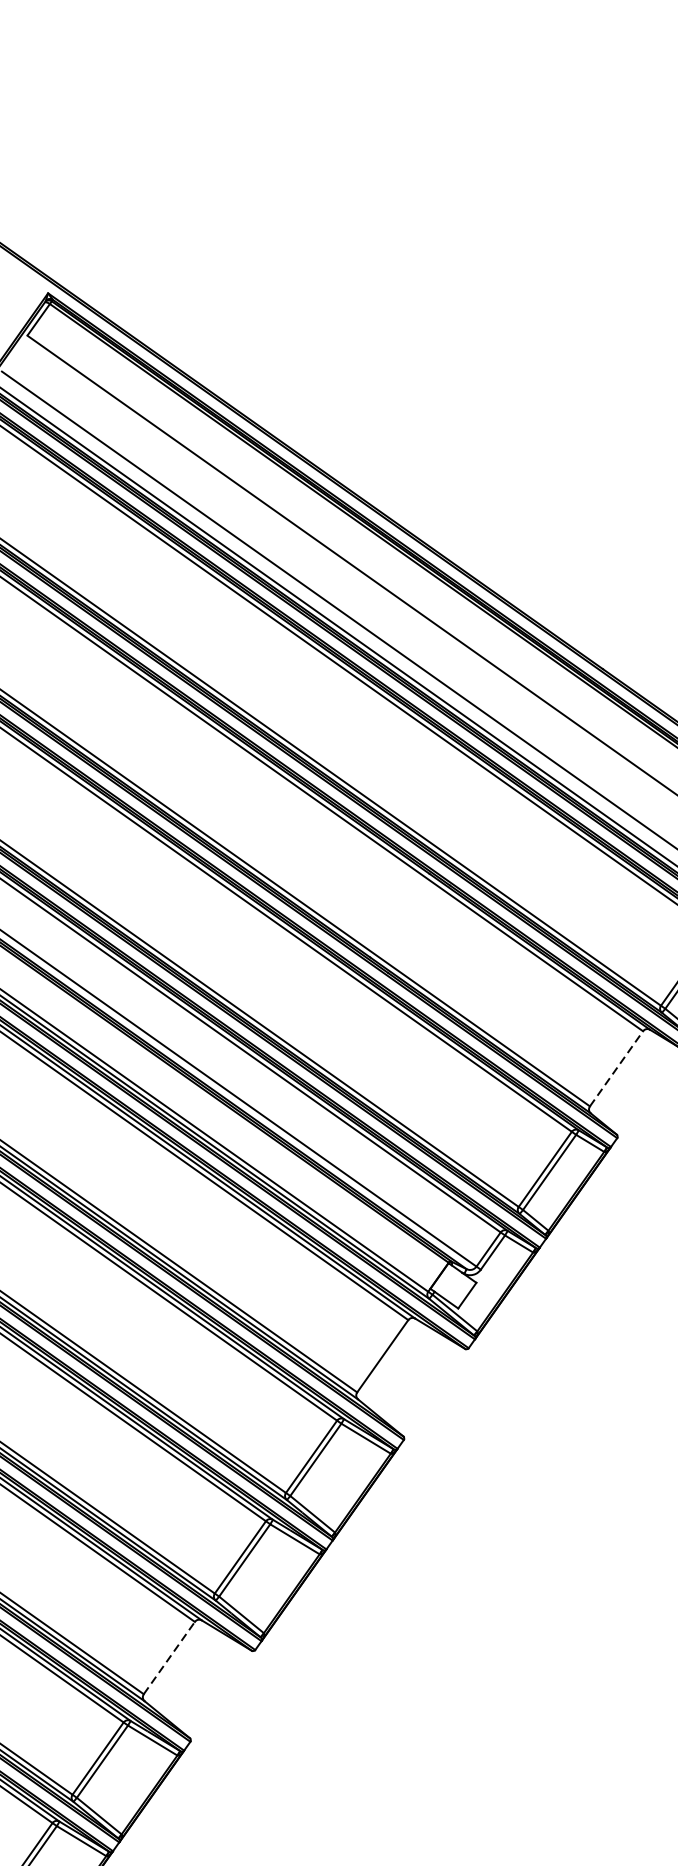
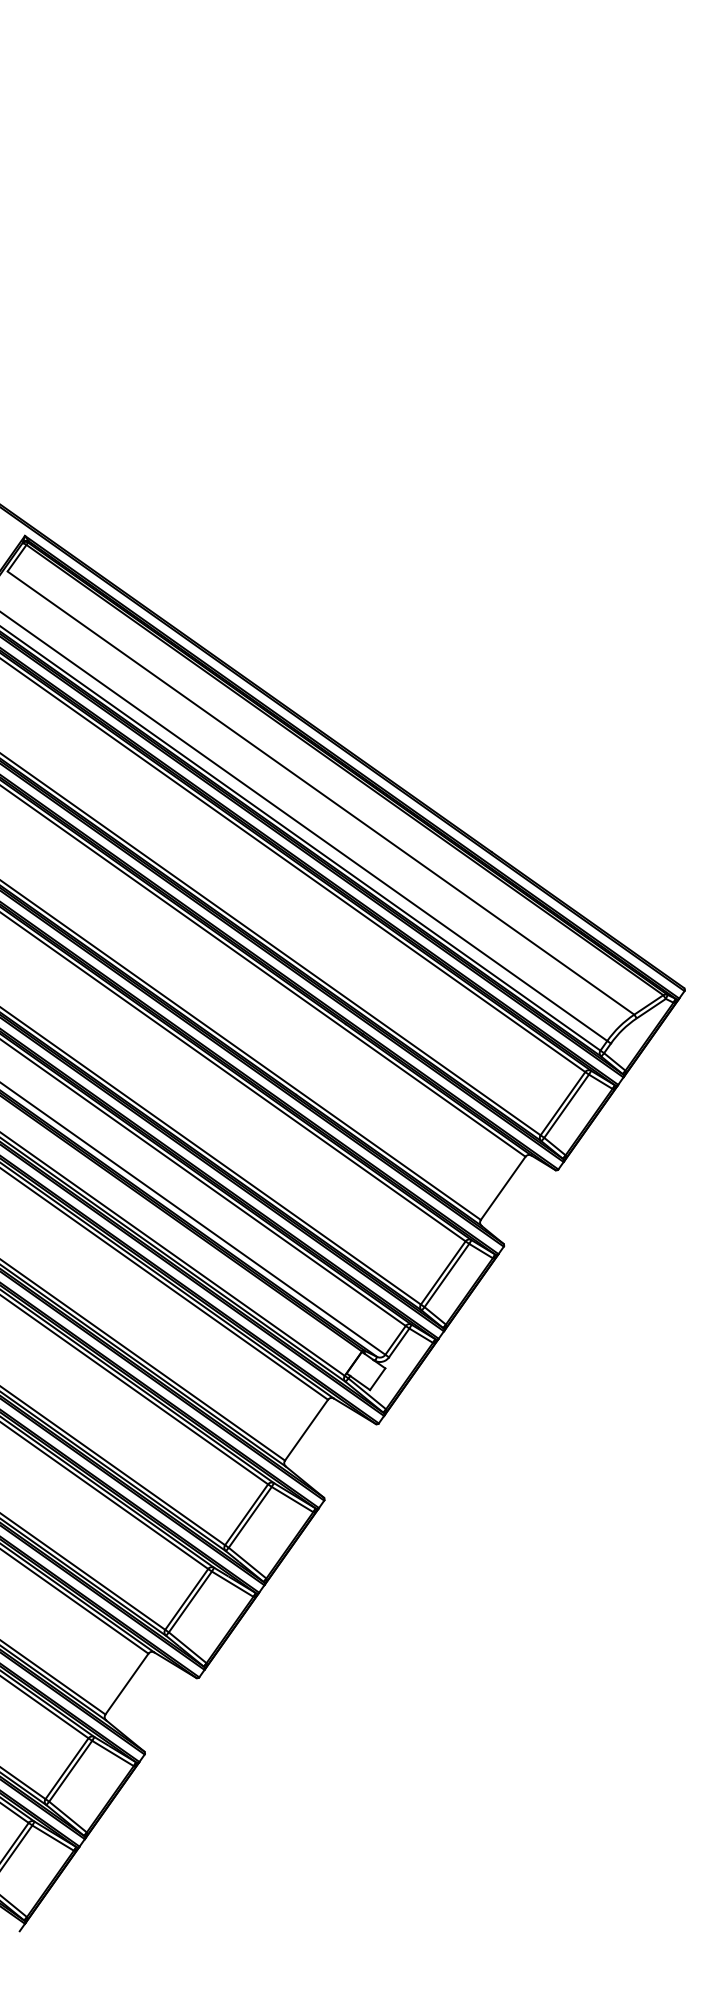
line: (616, 1068) -> (503, 1188), dashed -> solid
line: (169, 1657) -> (127, 1683), dashed -> solid

